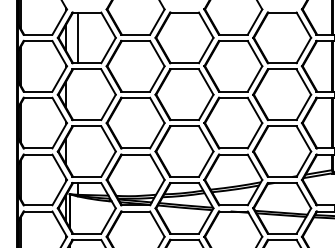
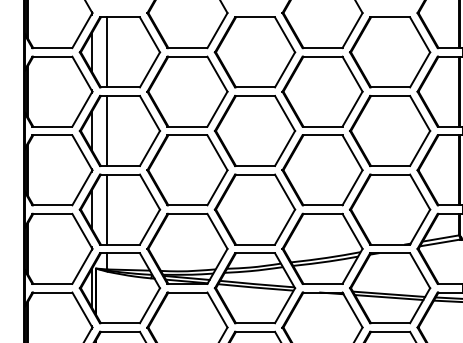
line: (77, 94) -> (107, 130), added
line: (77, 151) -> (107, 209), added

